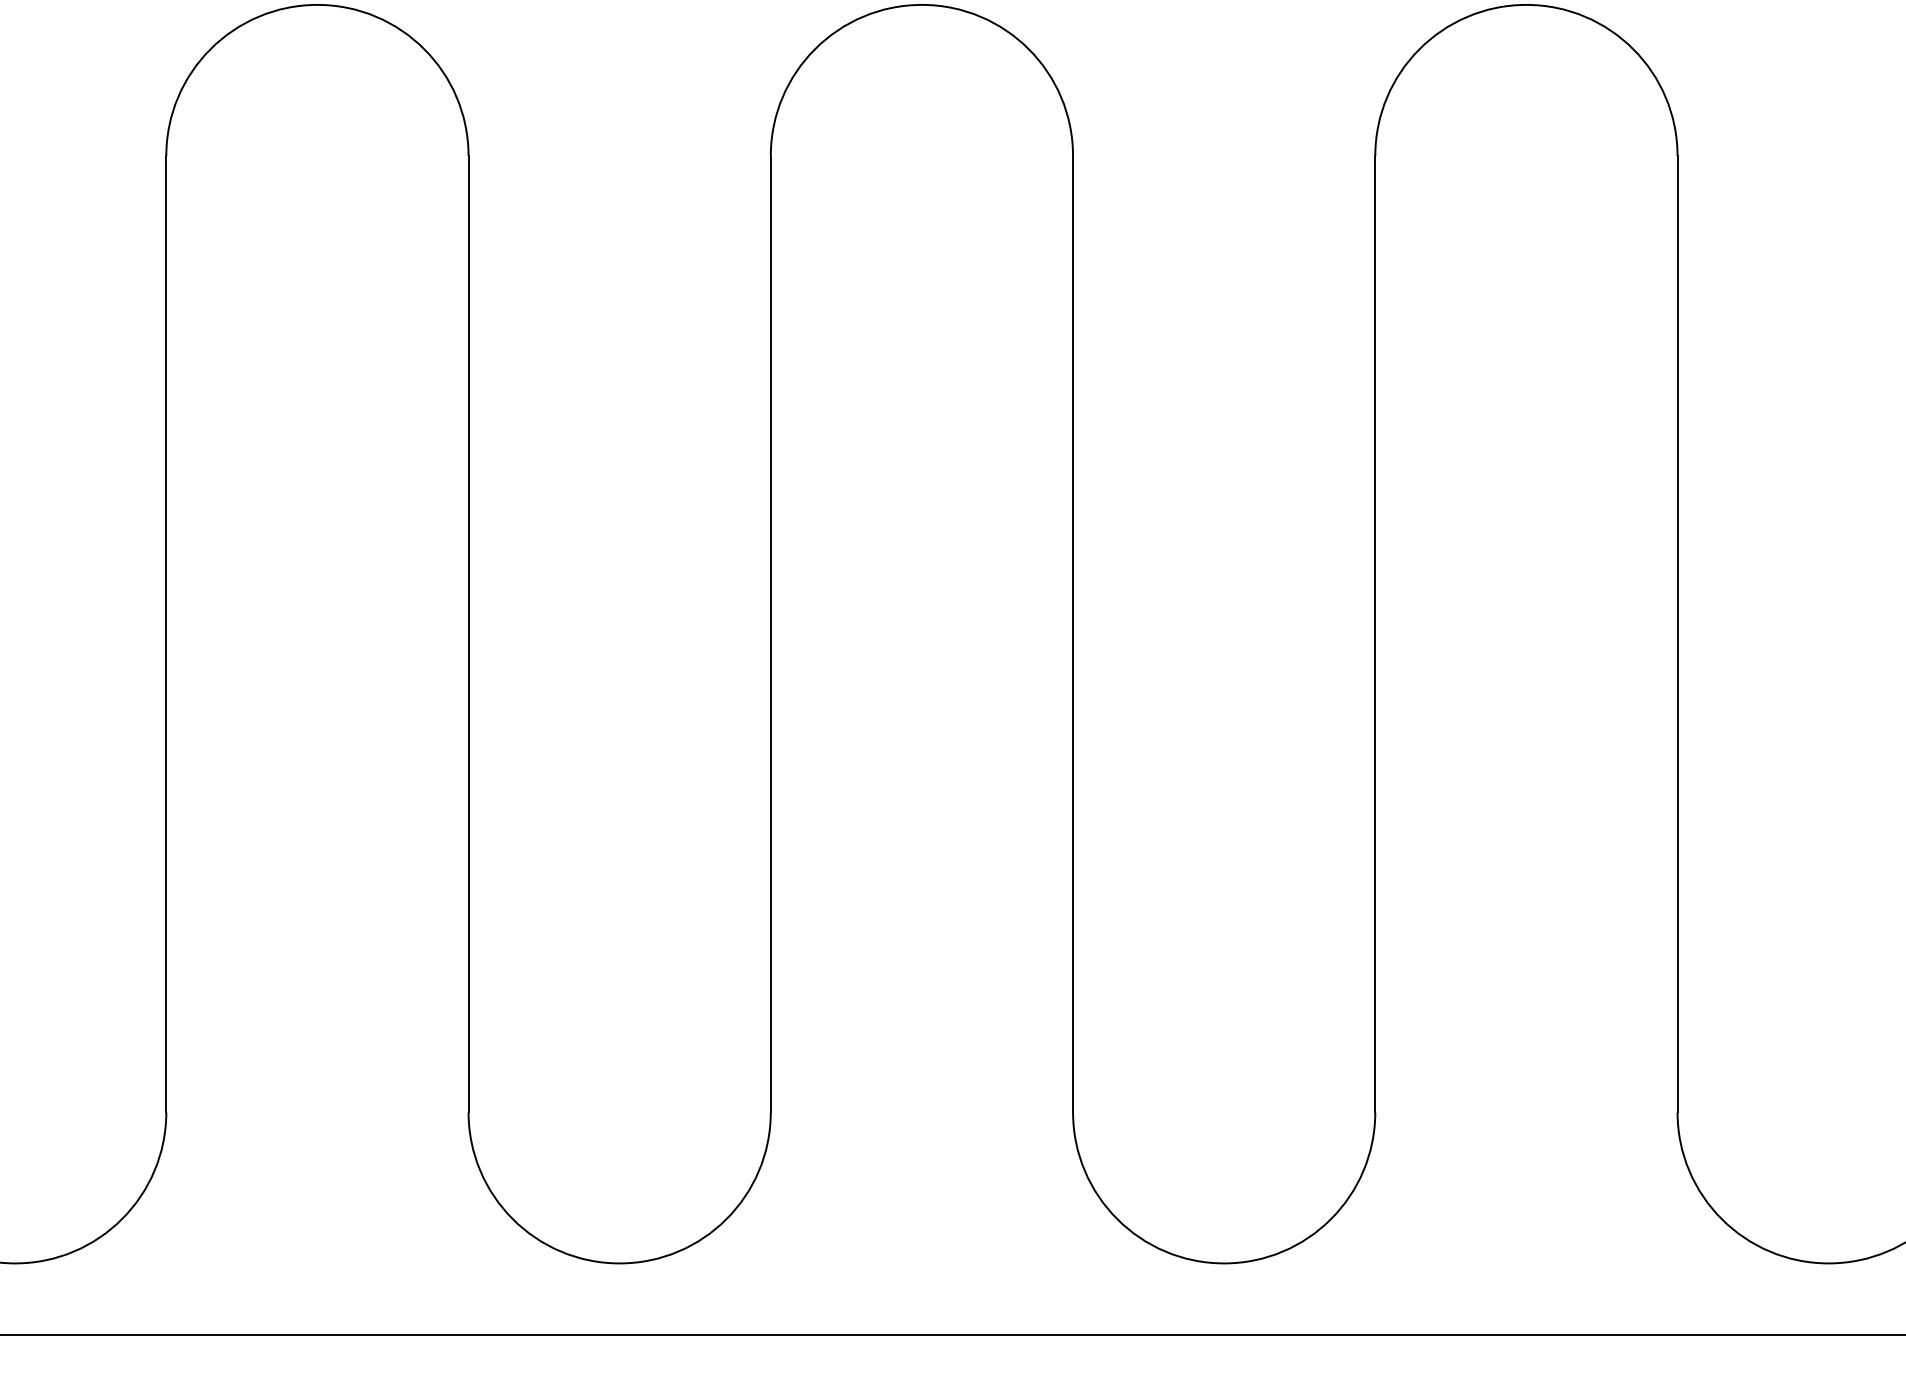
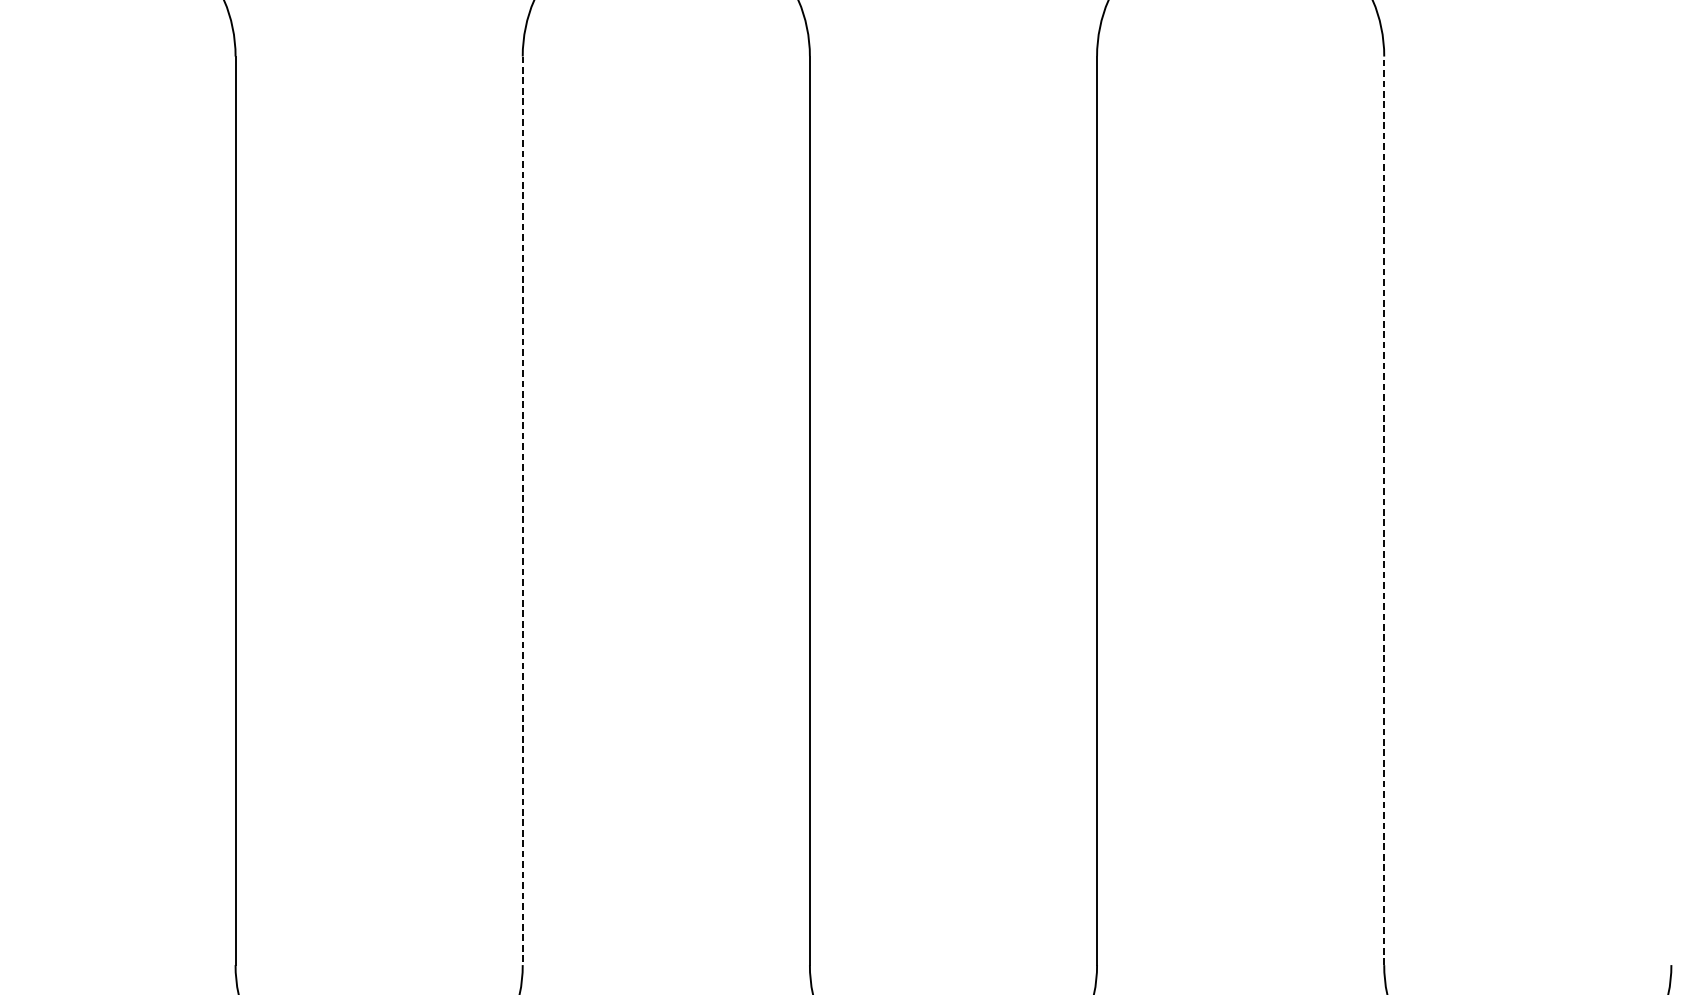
line: (1677, 633) -> (1384, 510), solid -> dashed
line: (770, 634) -> (522, 511), solid -> dashed

